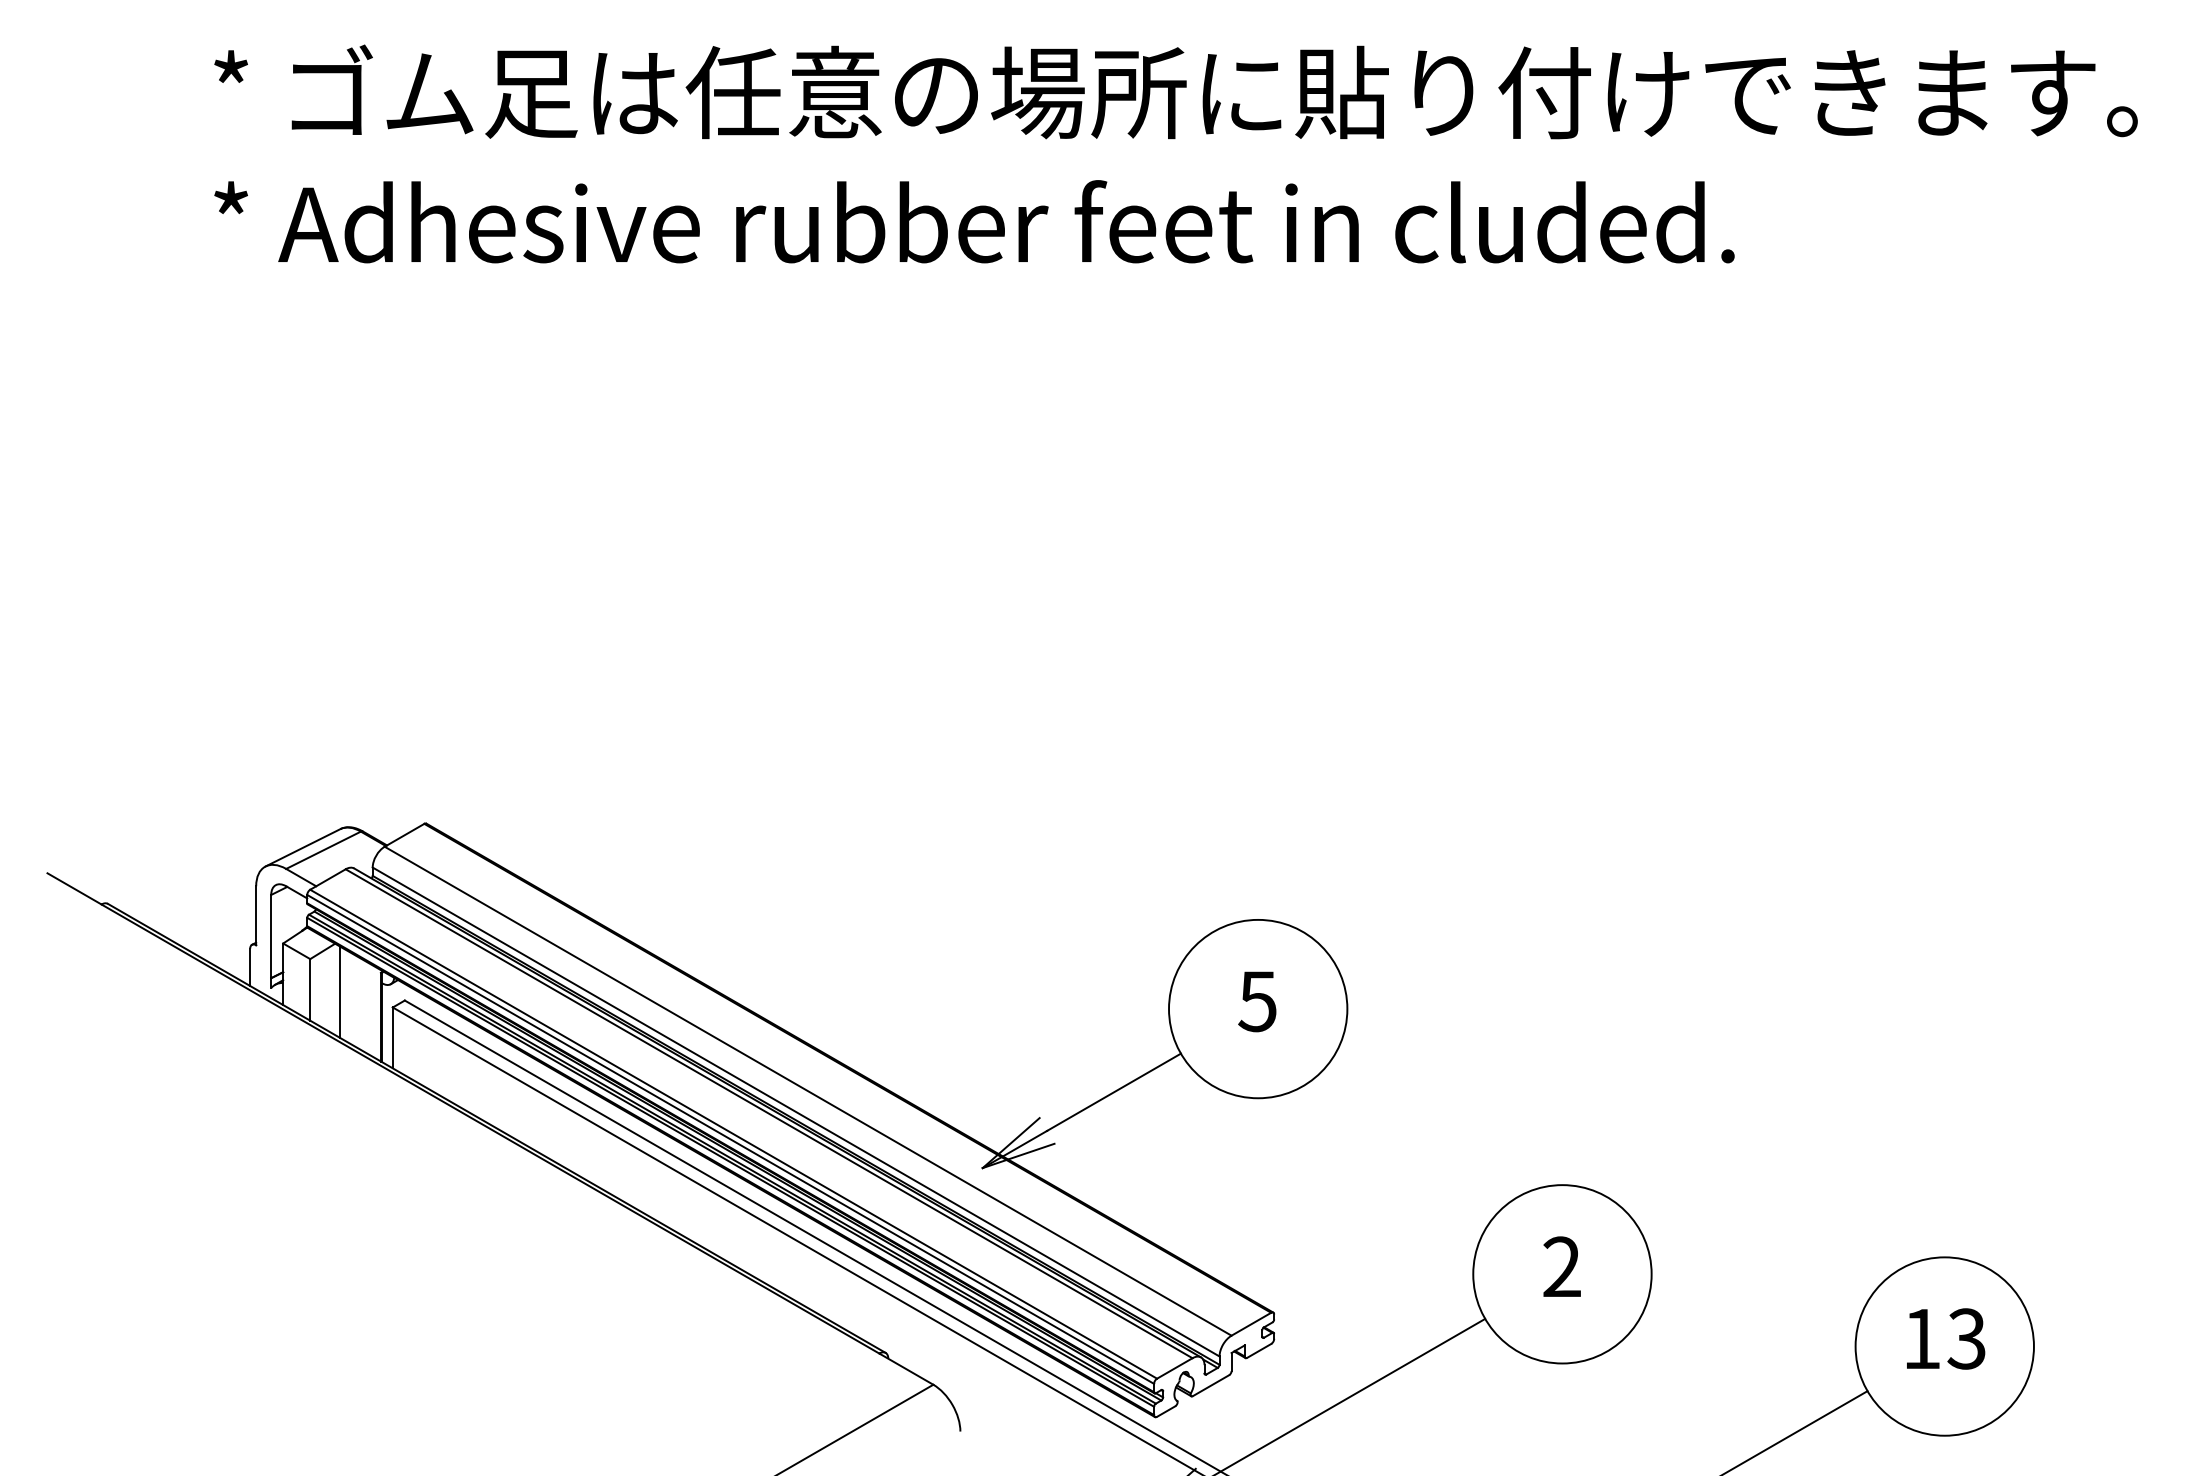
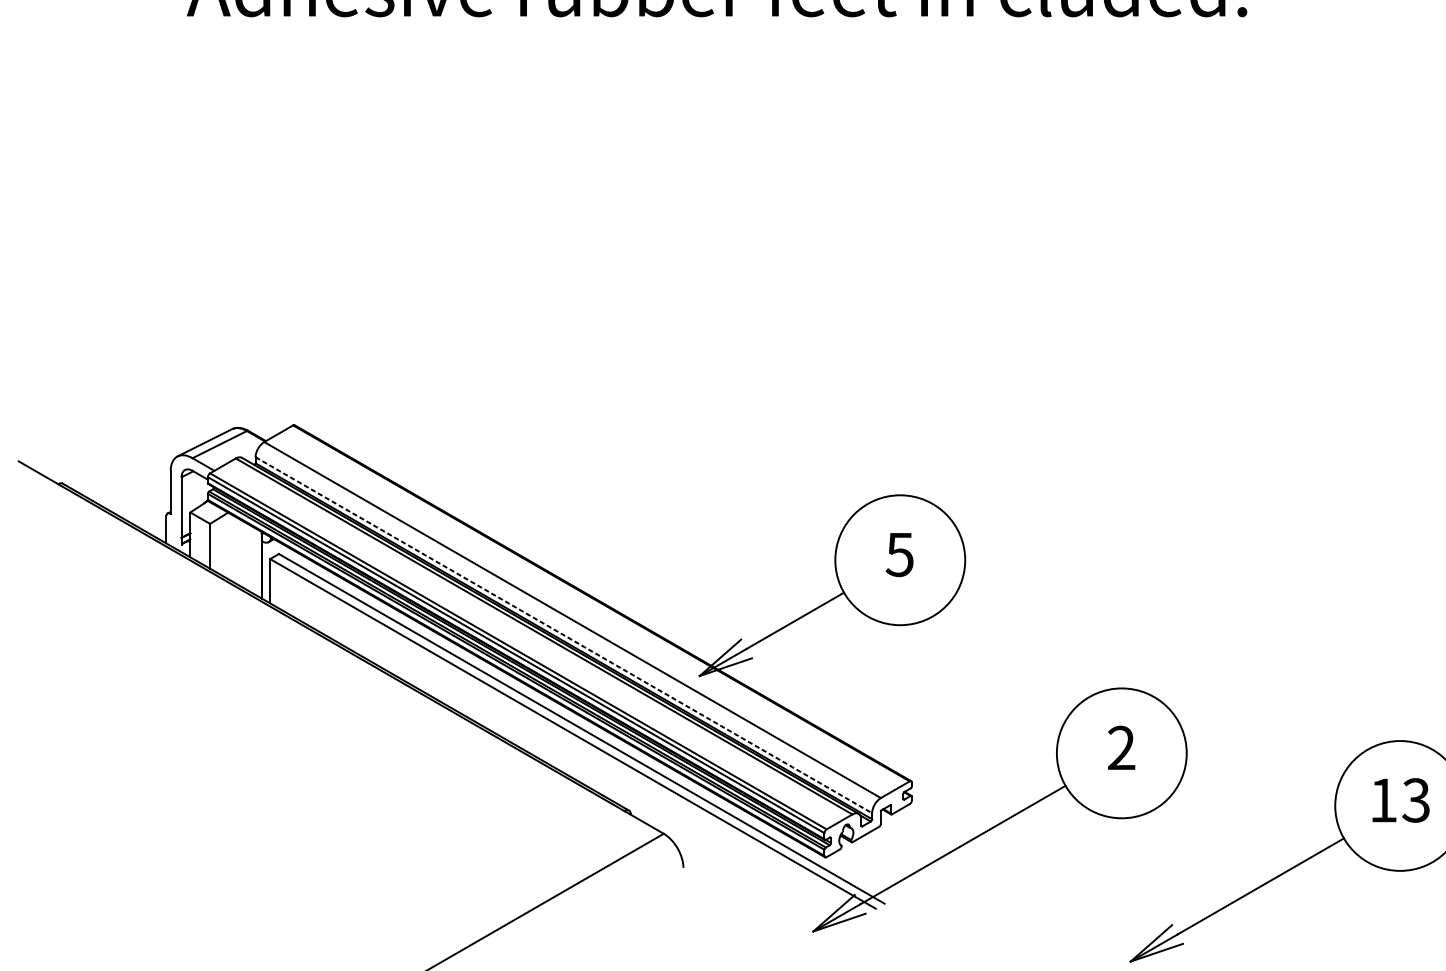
line: (340, 992) -> (232, 548), removed
line: (796, 1112) -> (564, 635), solid -> dashed

